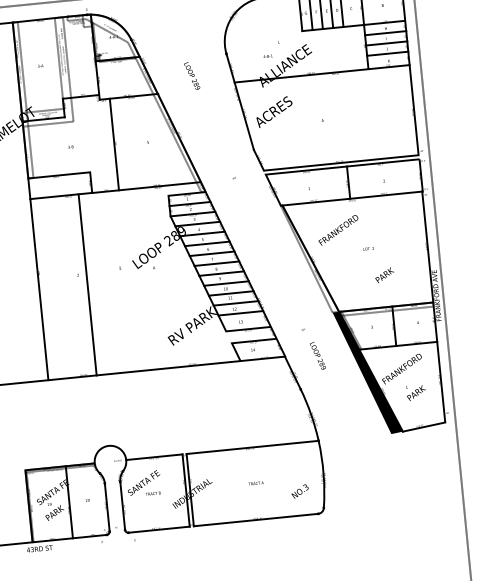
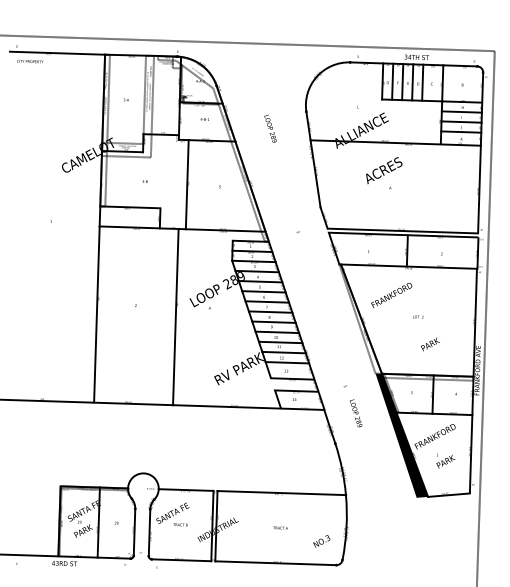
text: (267, 56) -> (204, 119), moved
text: (274, 111) -> (384, 170), moved
line: (87, 285) -> (175, 317), moved

